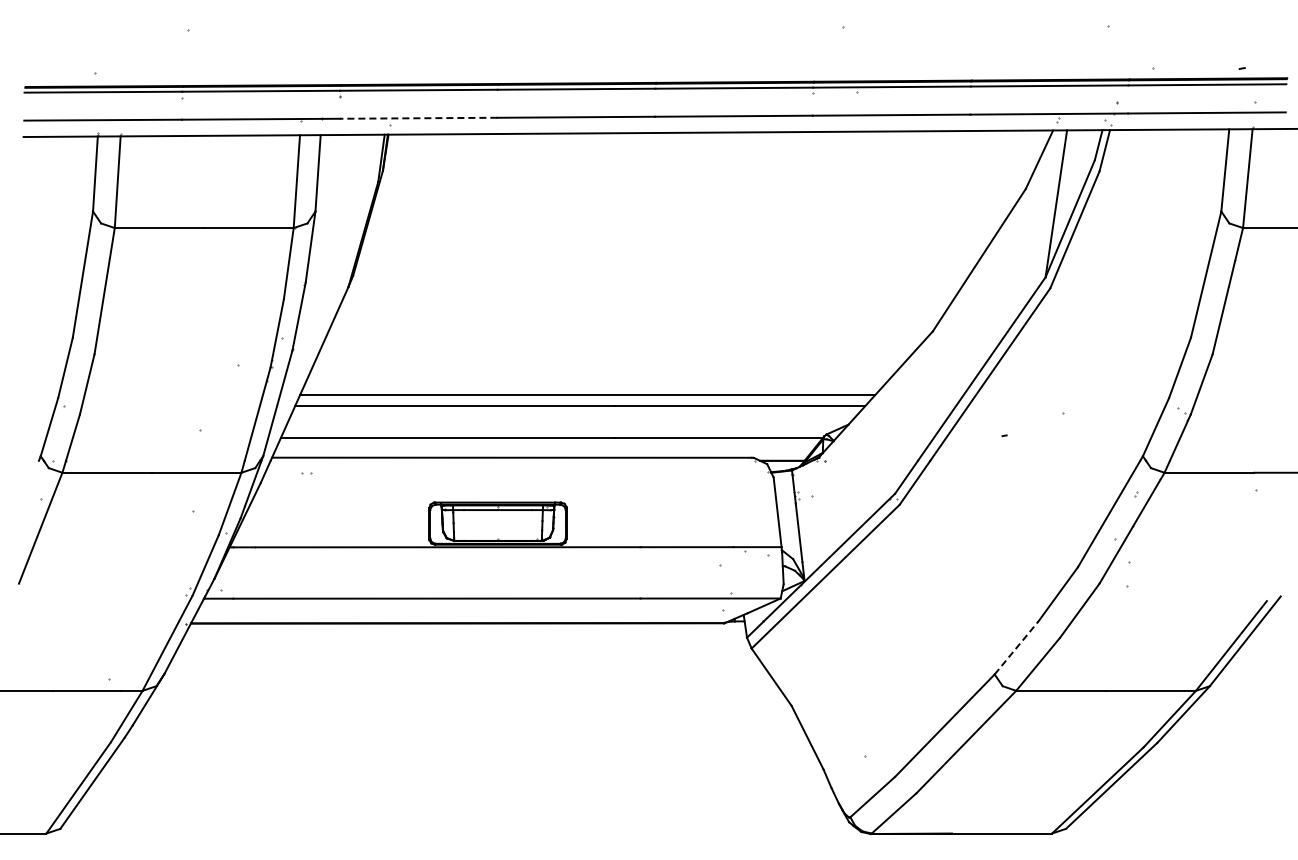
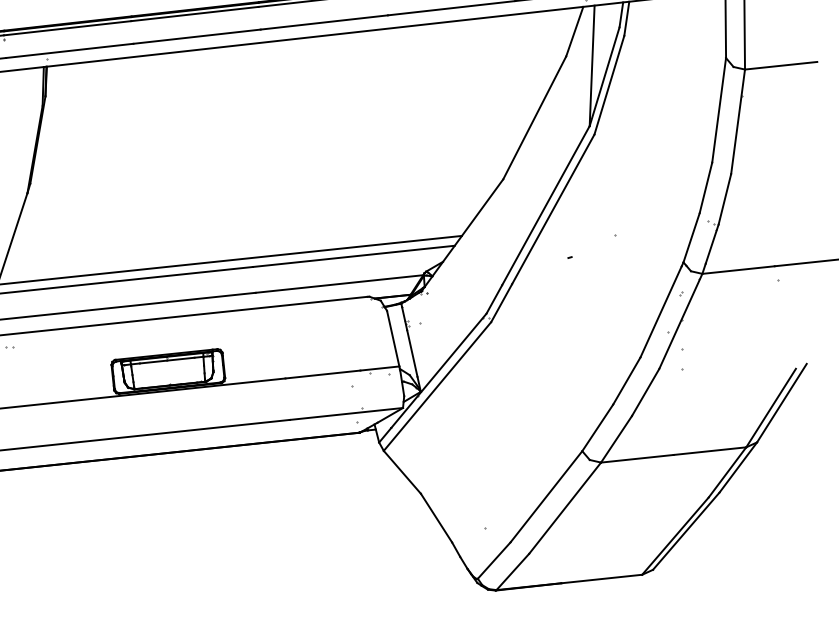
line: (418, 118) -> (69, 51), dashed -> solid
line: (1016, 647) -> (597, 427), dashed -> solid

